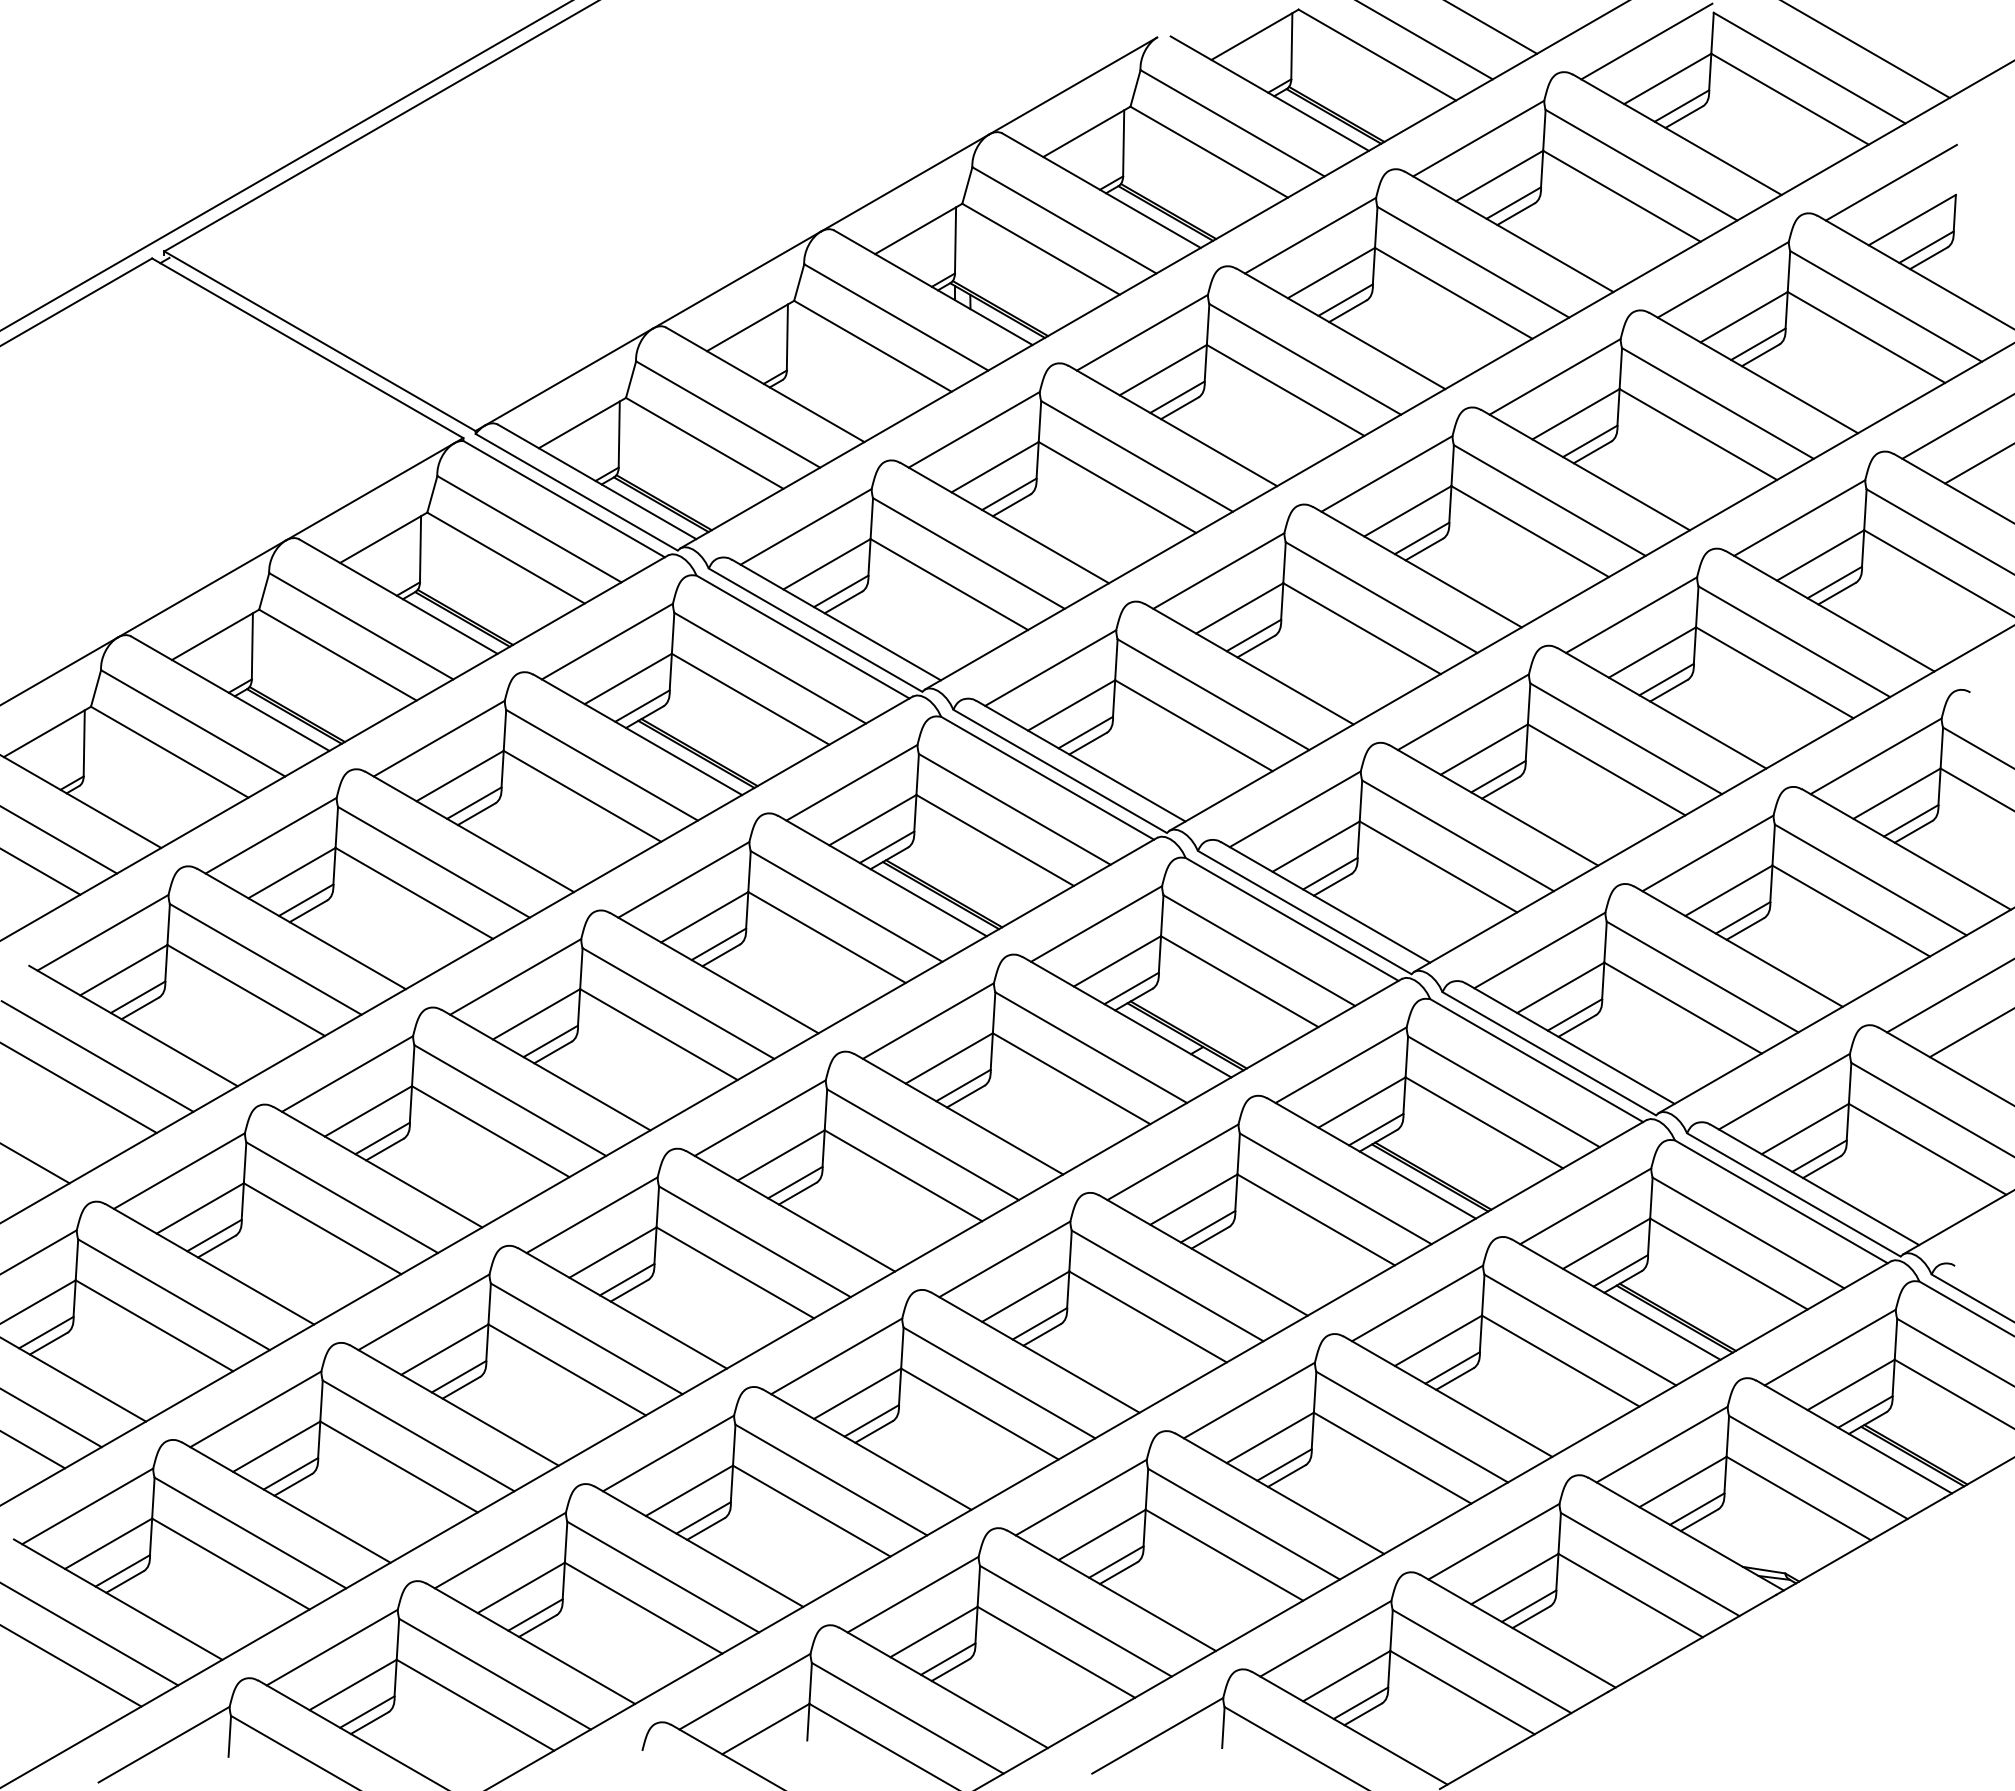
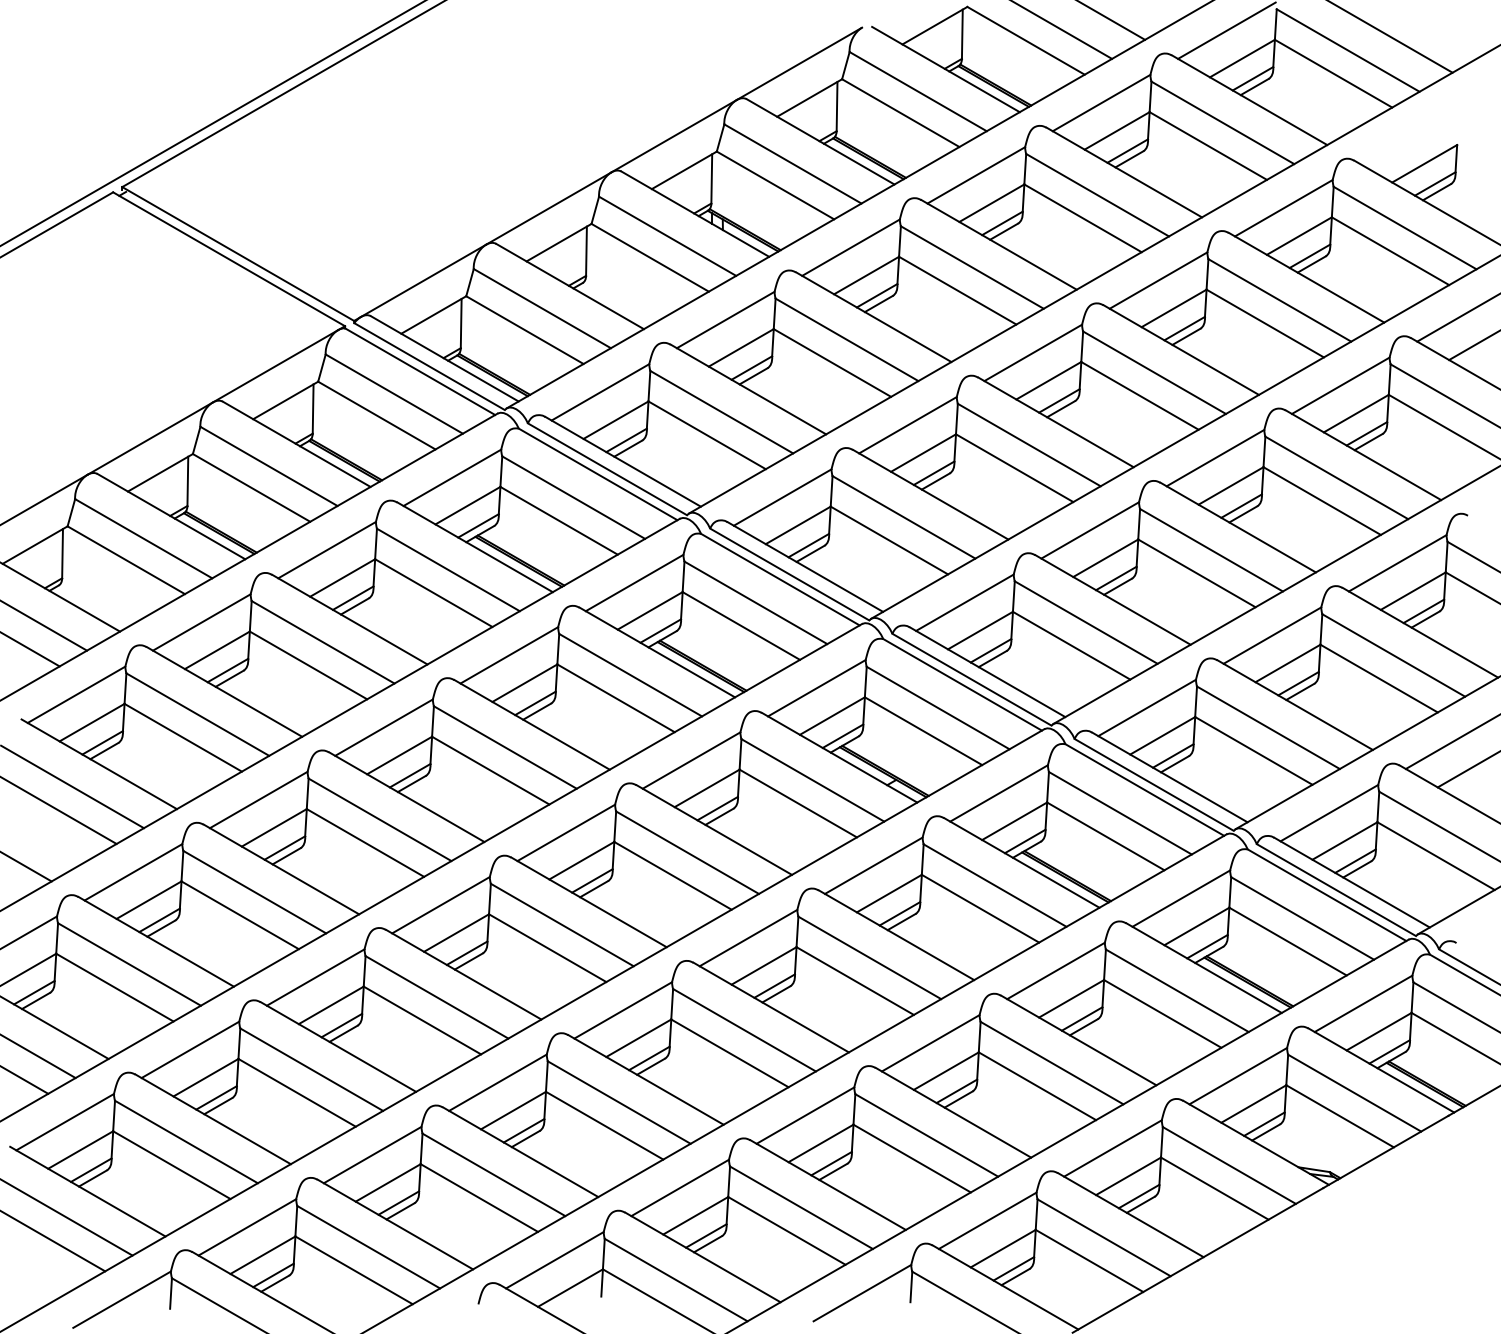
line: (1890, 182) -> (1408, 135), removed

